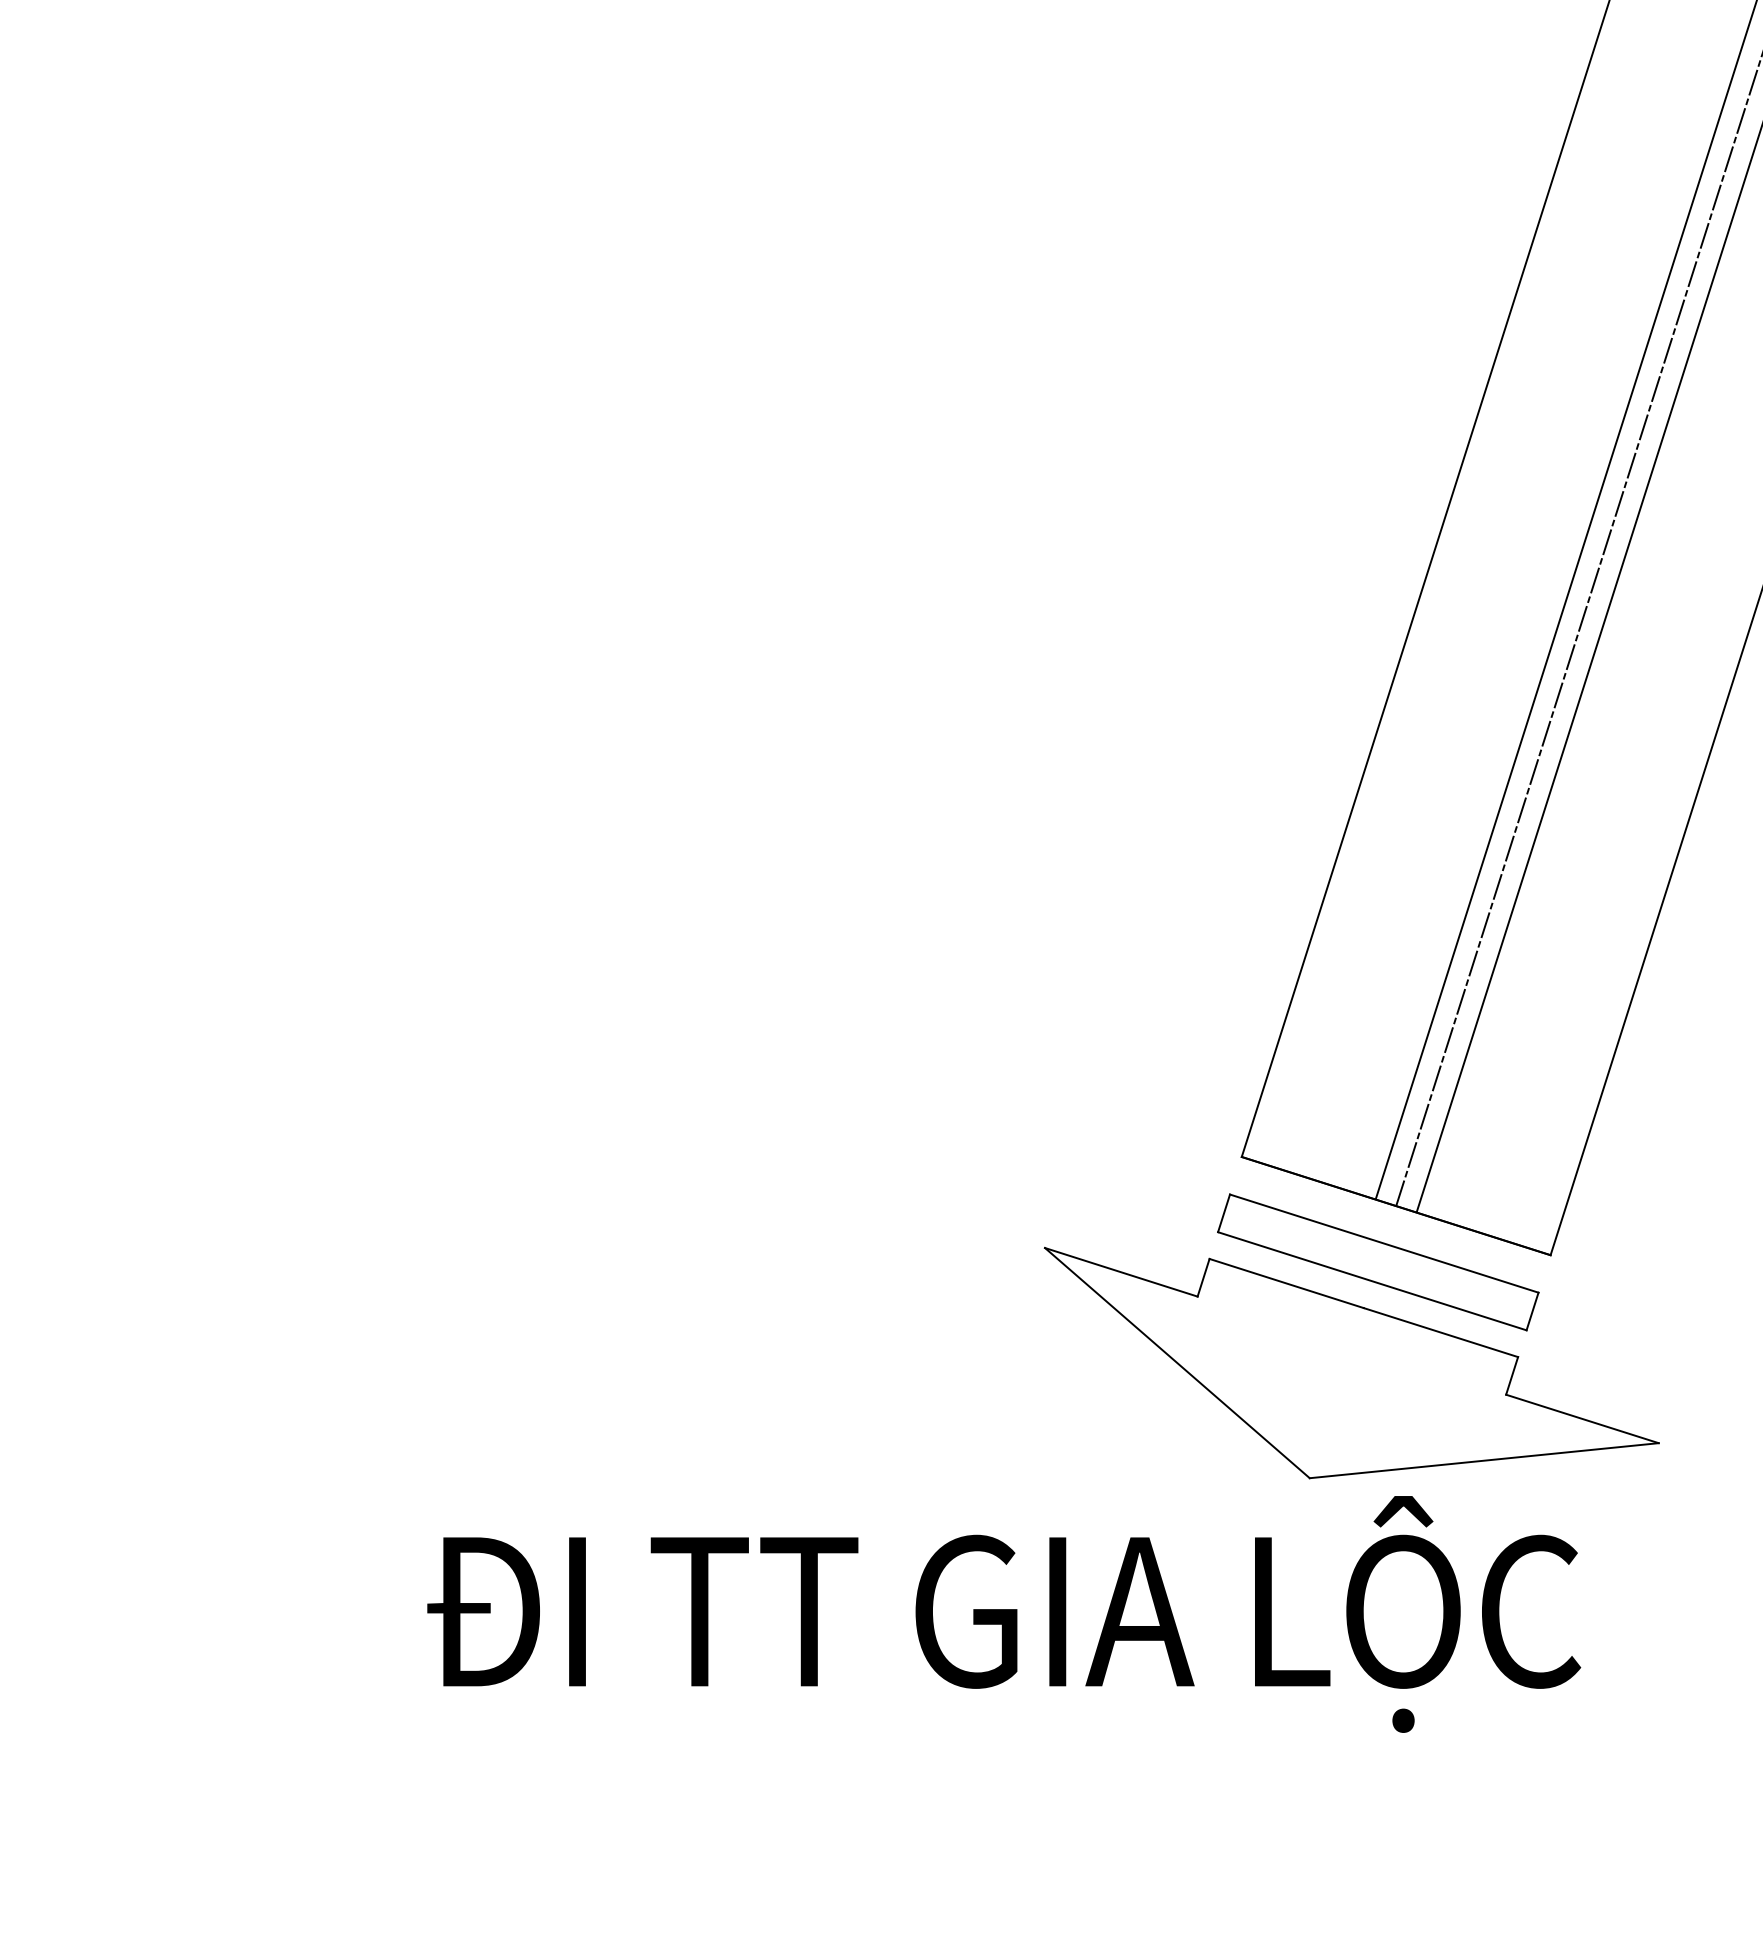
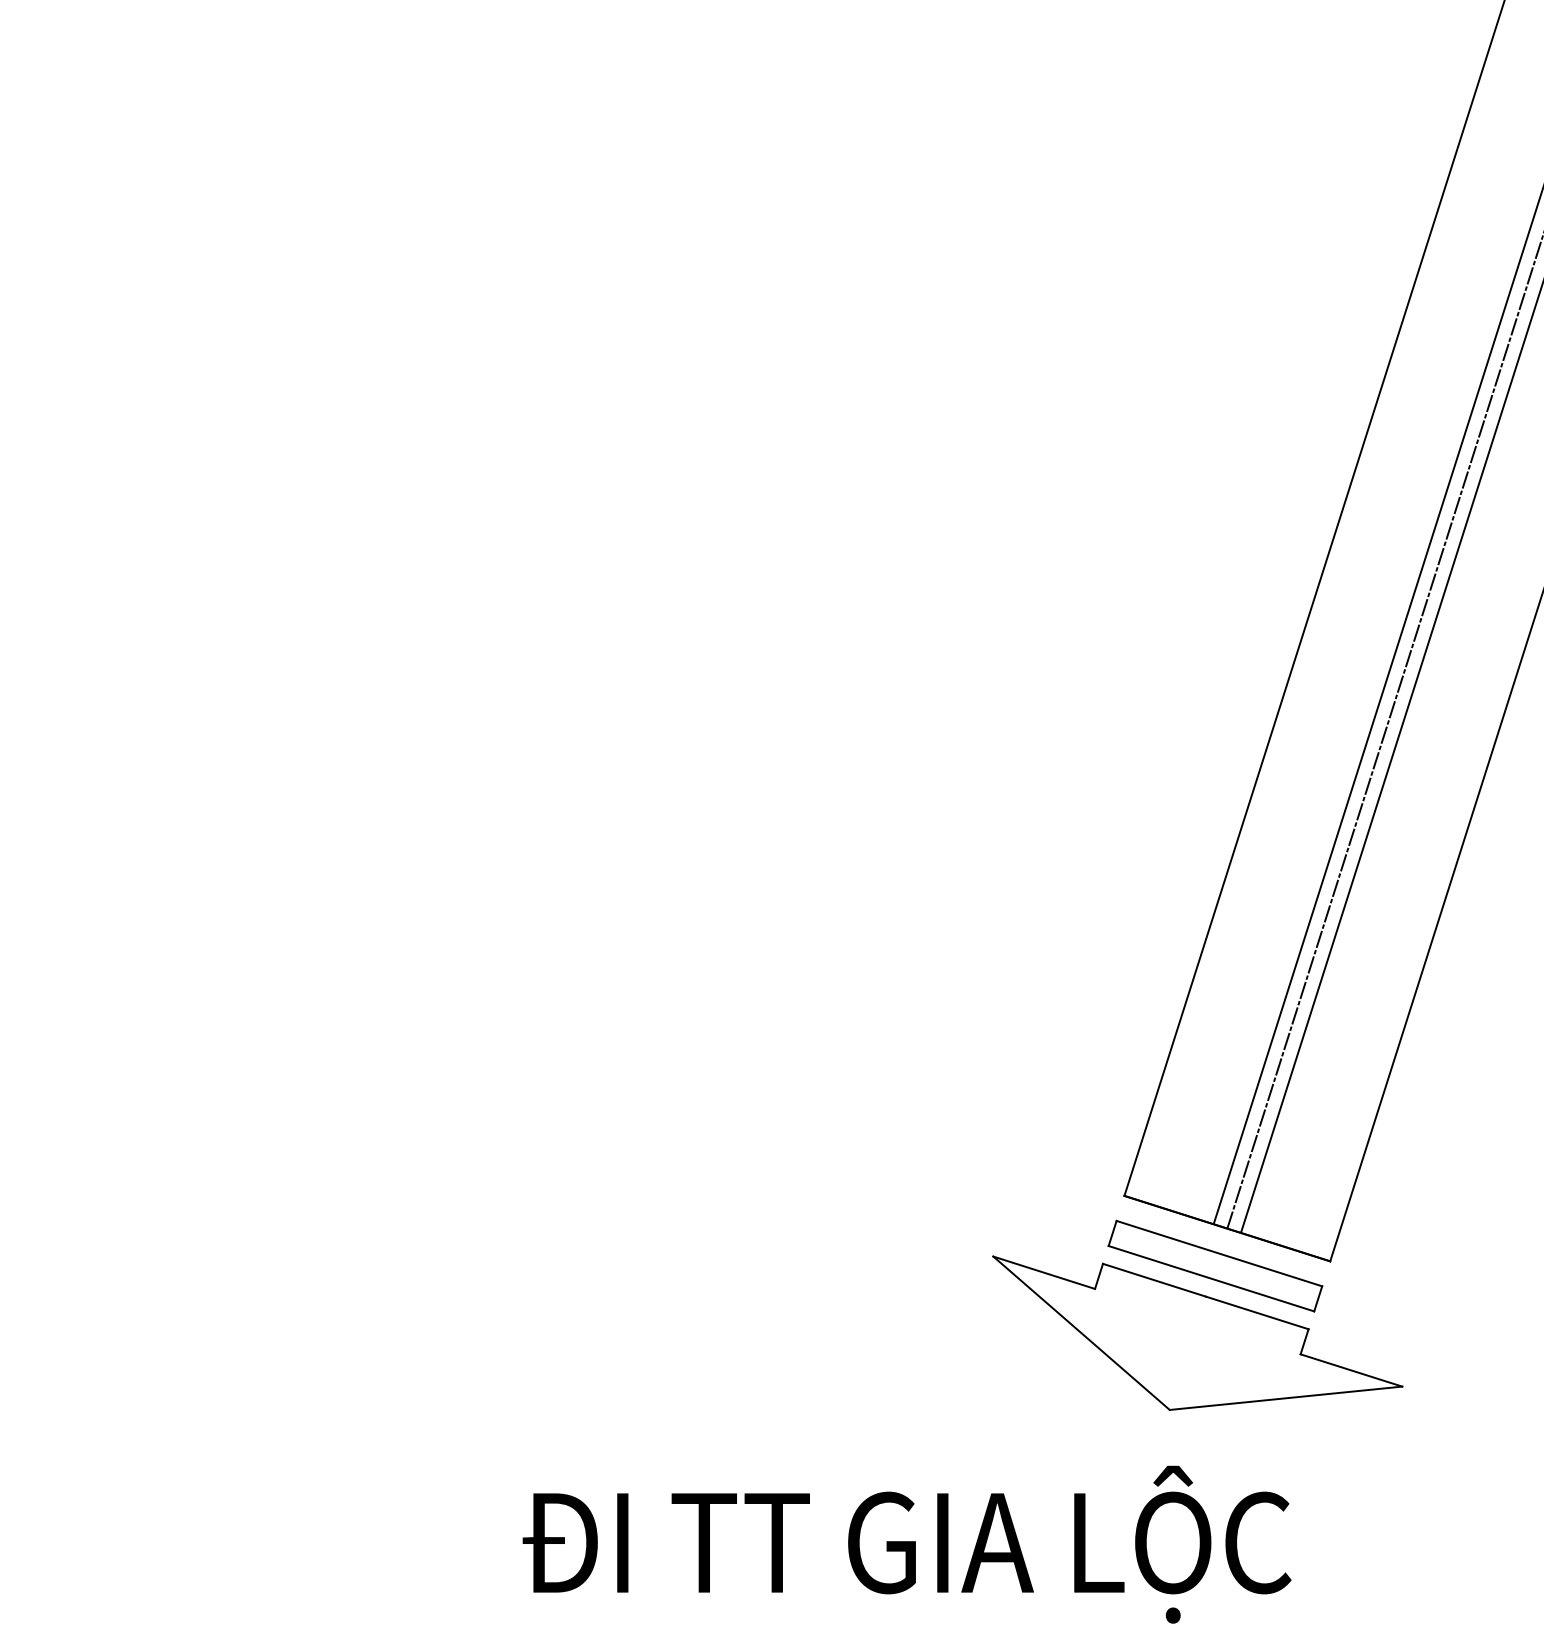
text: (1003, 1614) -> (906, 1544), moved

